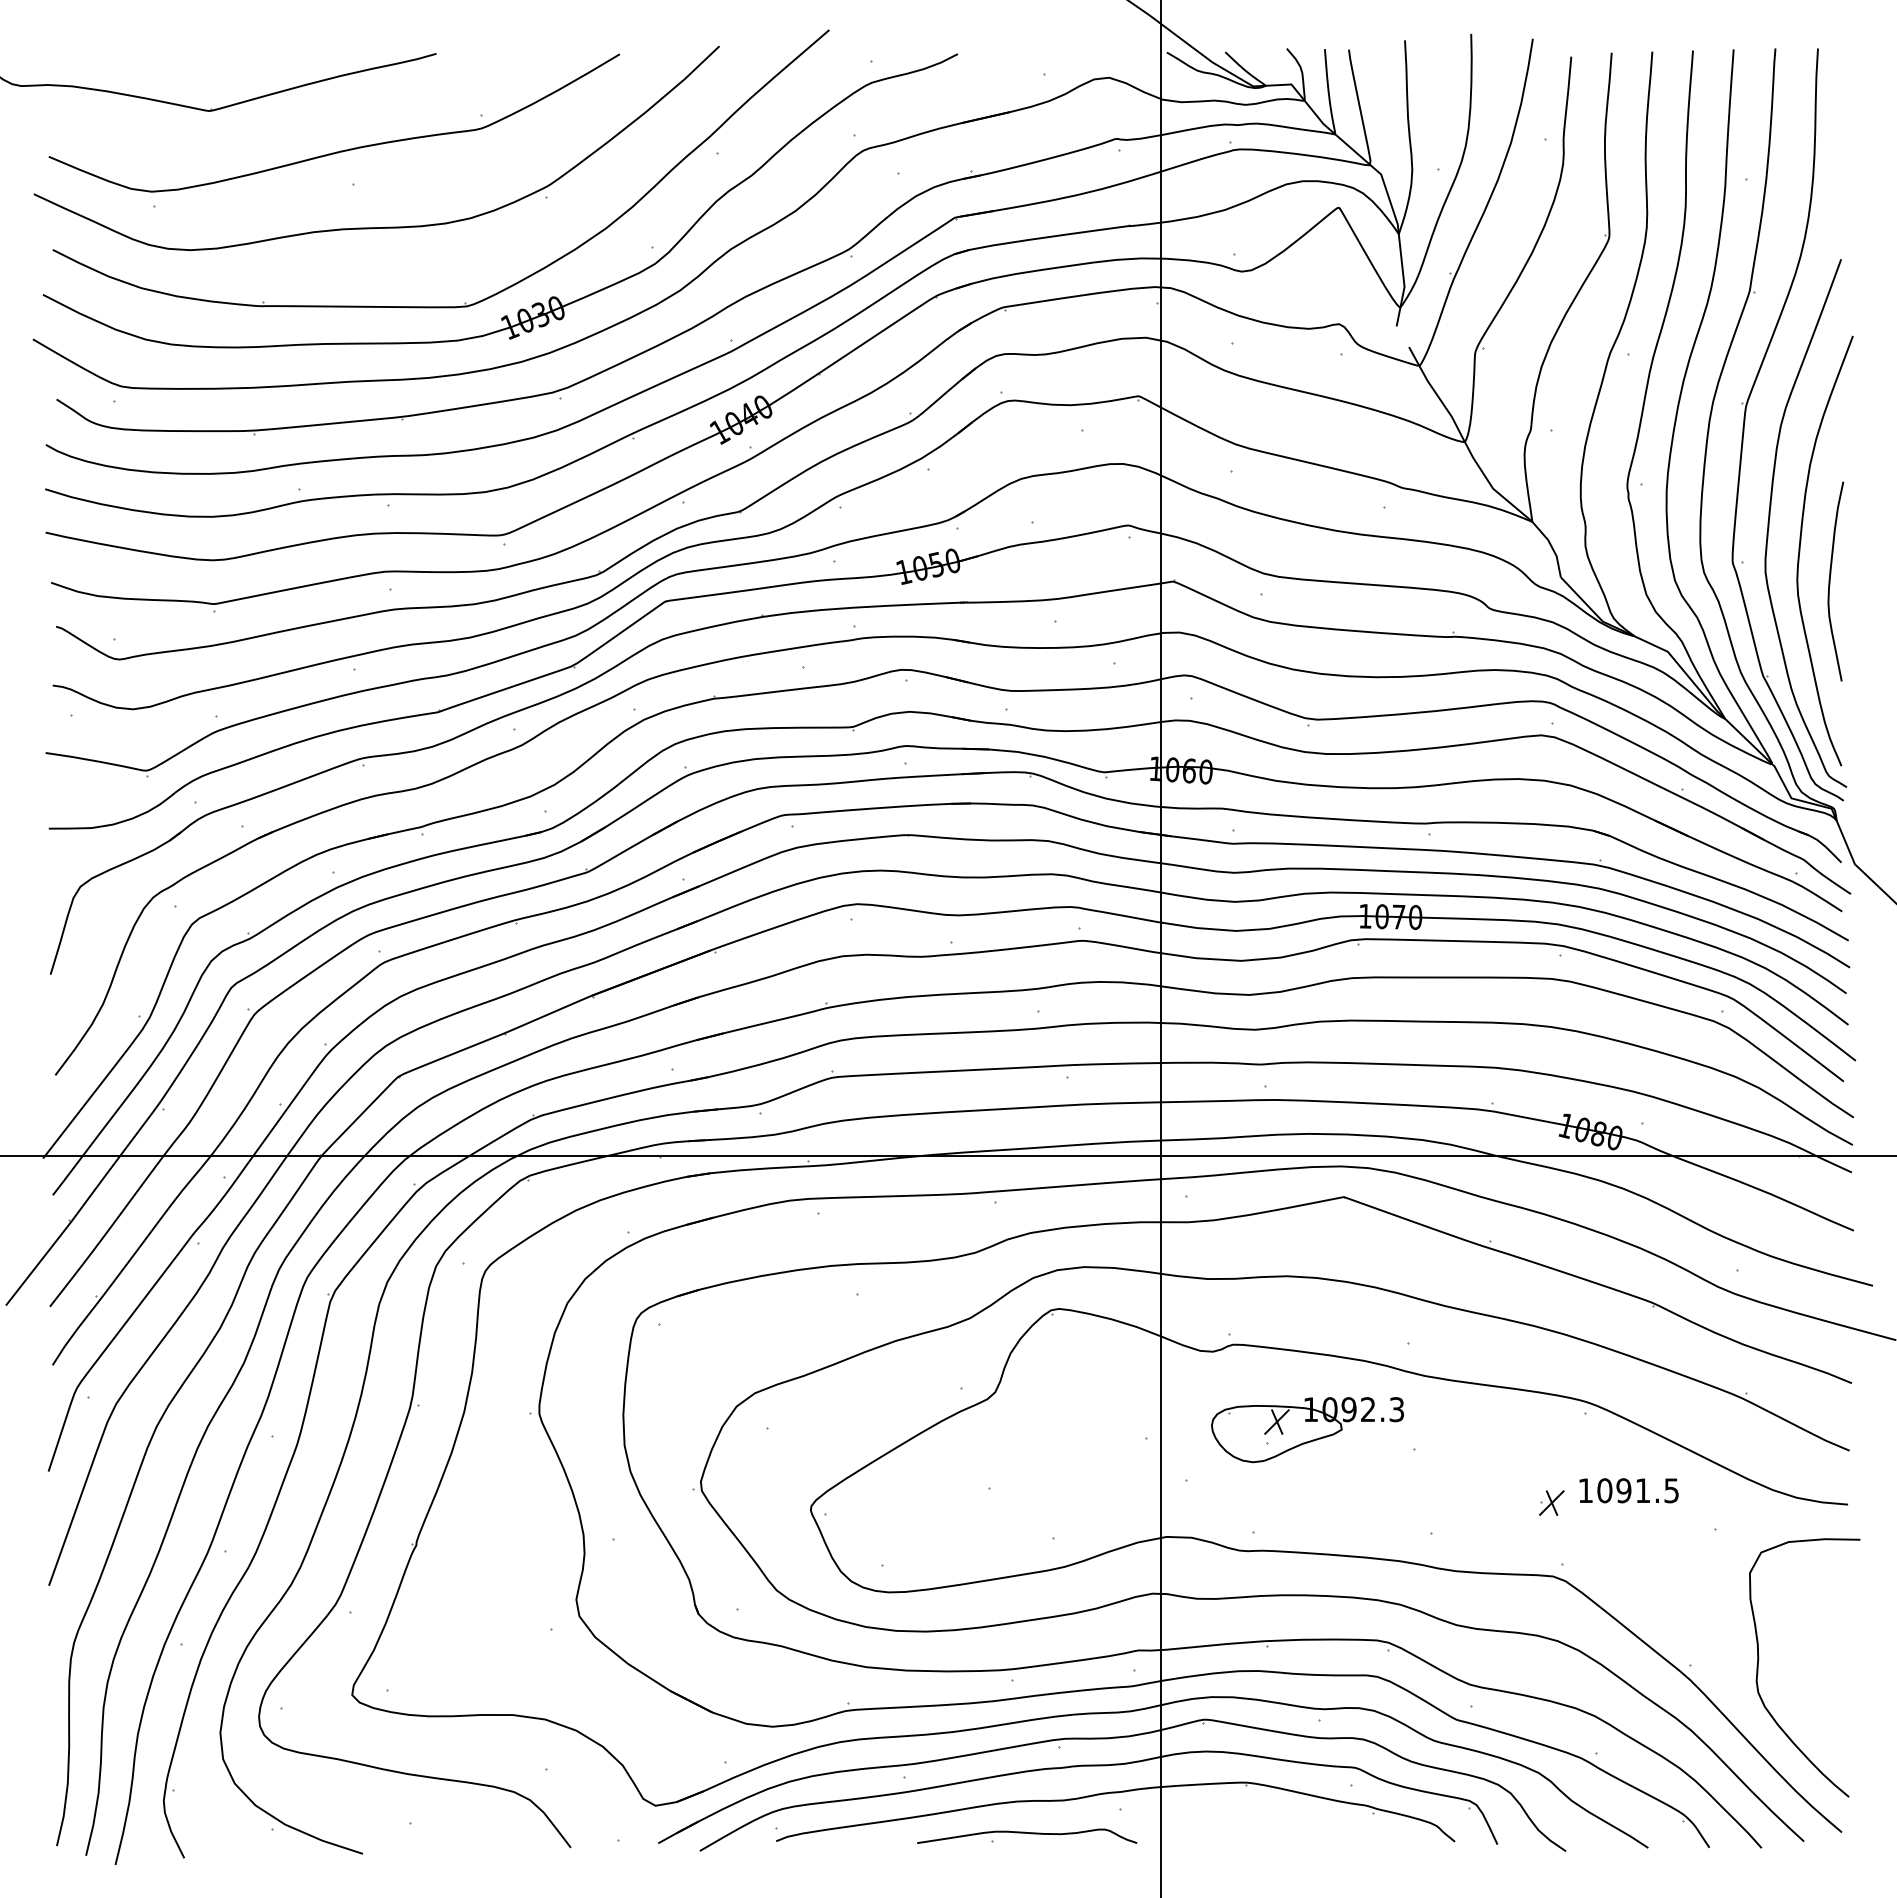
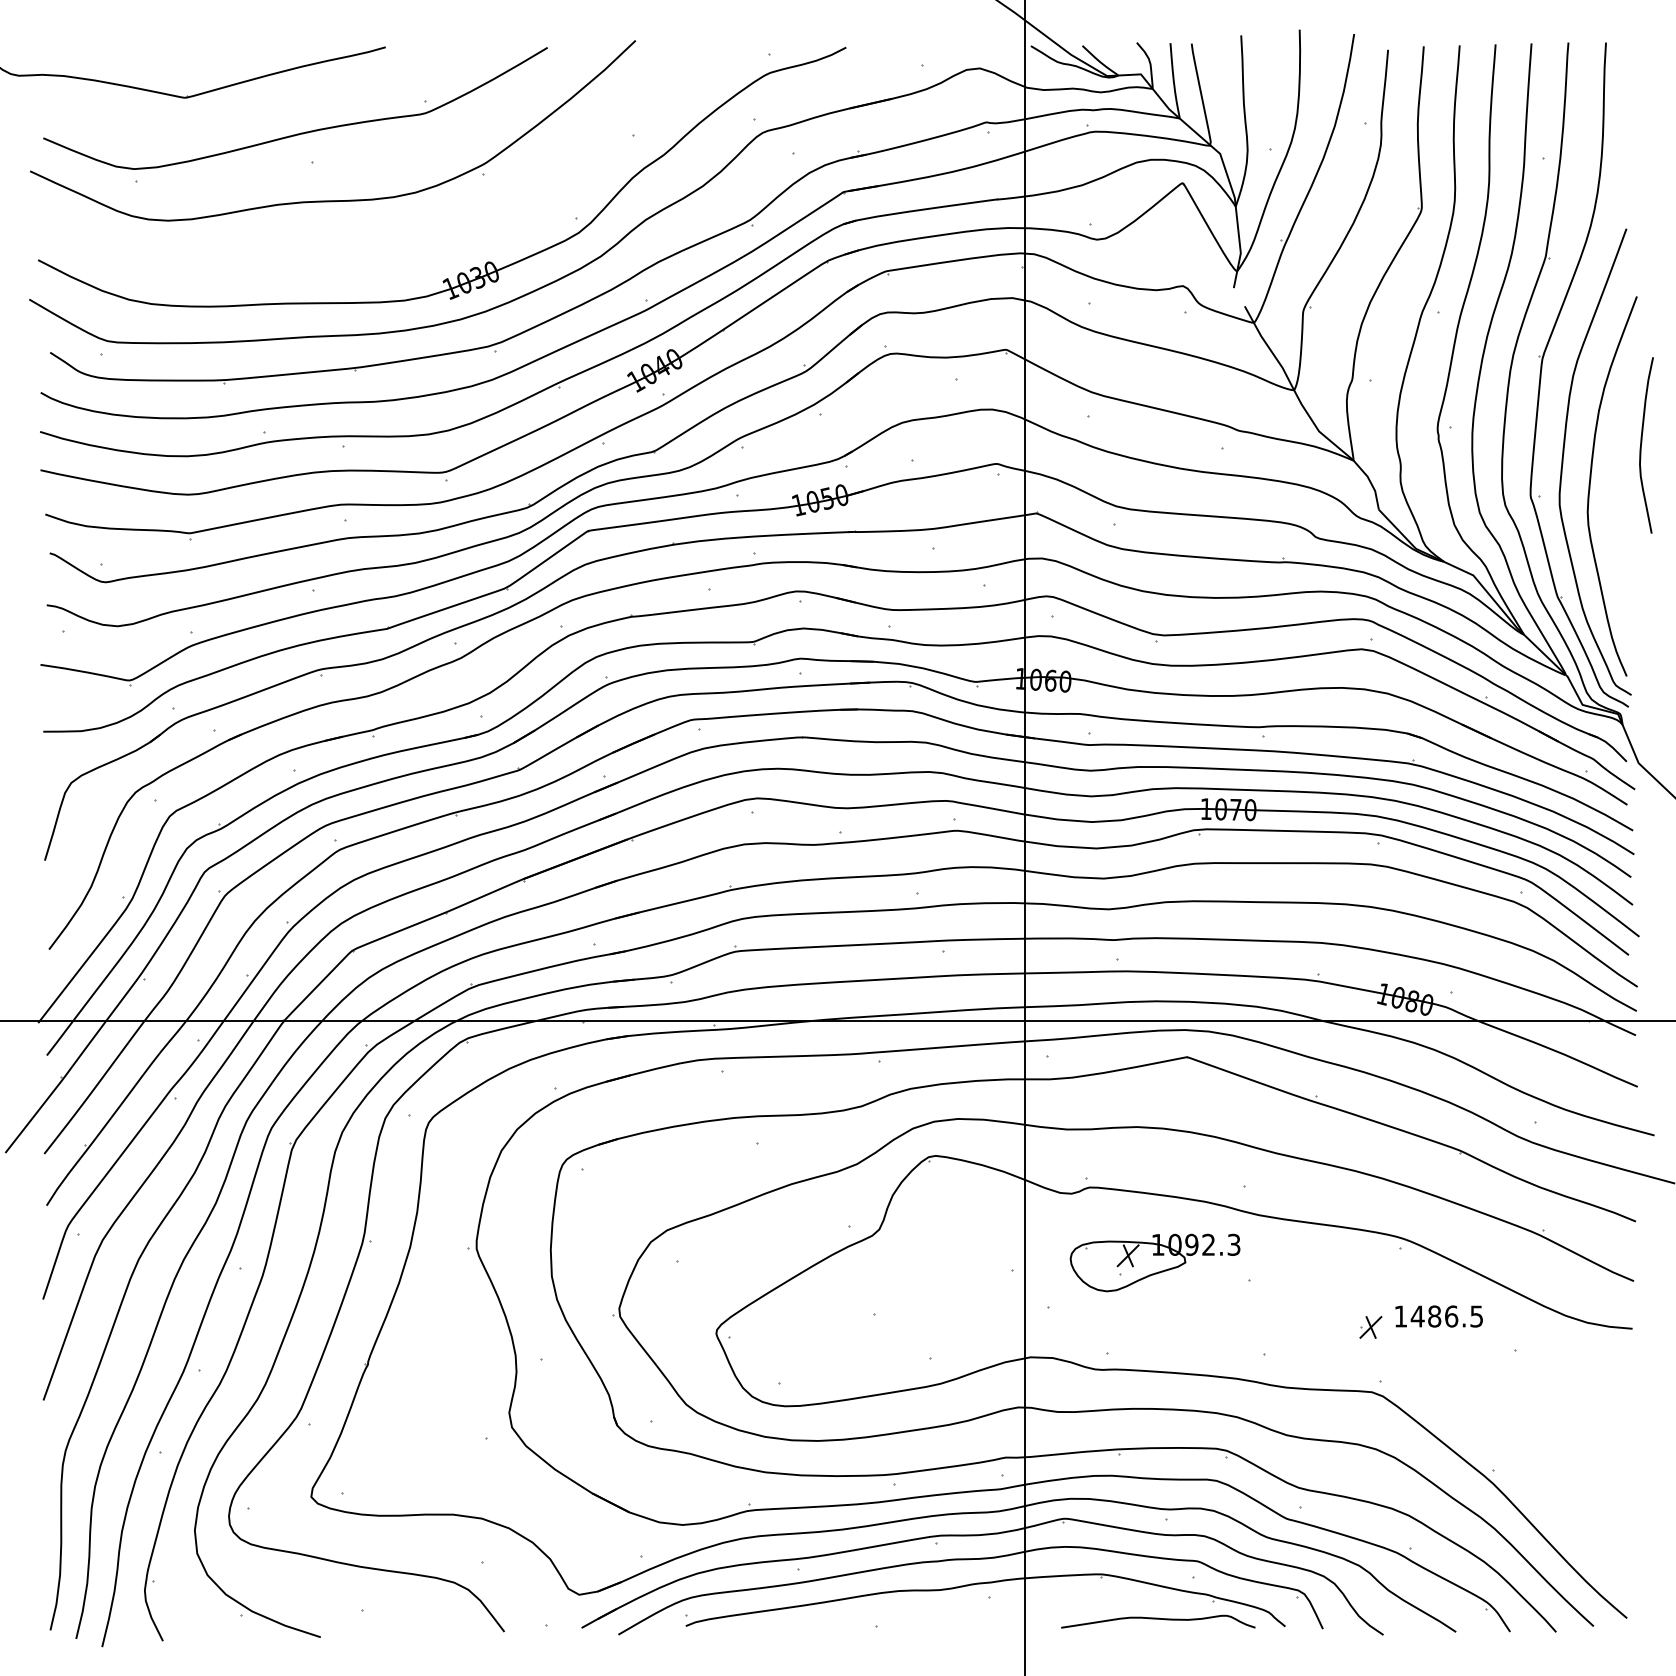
part: (500, 290) -> (442, 256), removed
curve: (1830, 581) -> (1641, 445), moved
text: (1623, 1490) -> (1434, 1316), 1091.5 -> 1486.5
curve: (1759, 1659) -> (1554, 1465), removed
curve: (1027, 1833) -> (1158, 1619), moved

